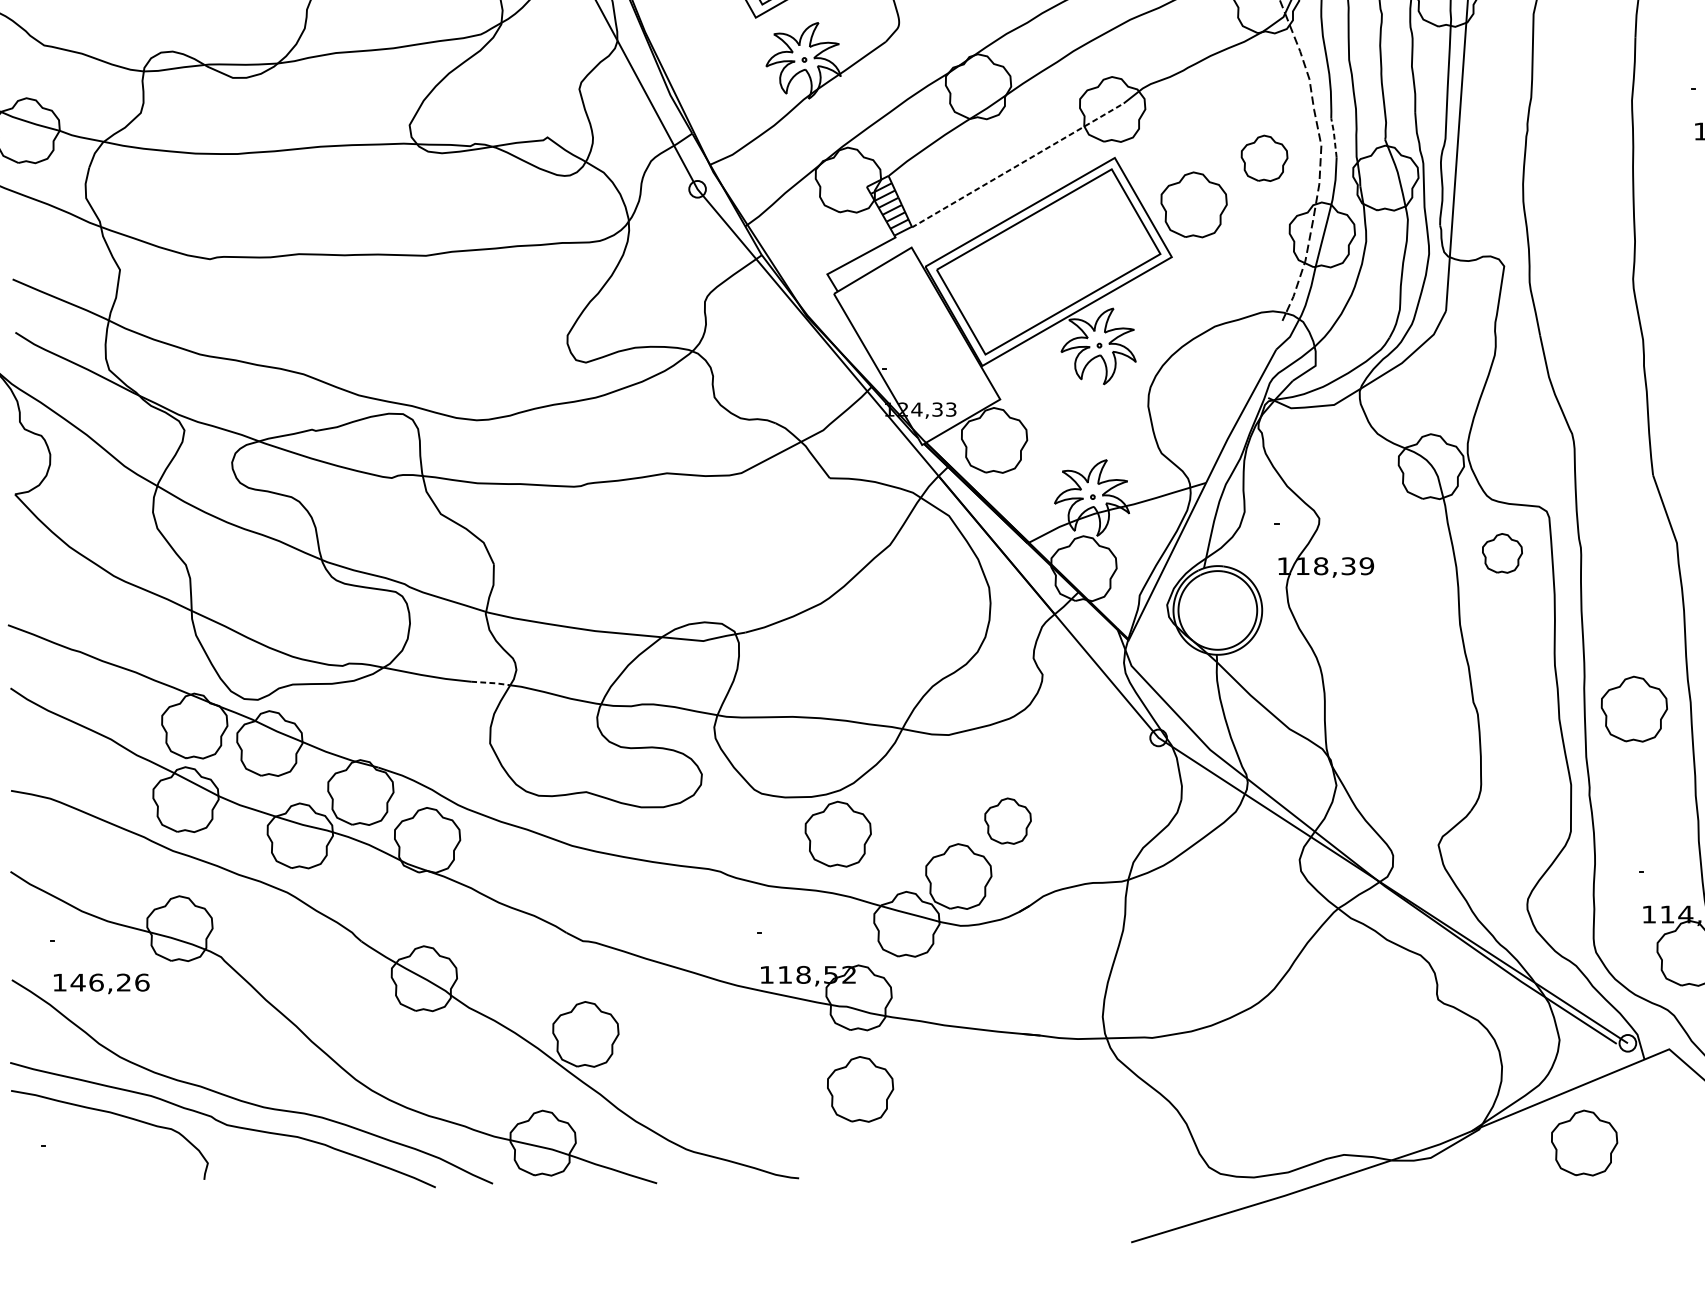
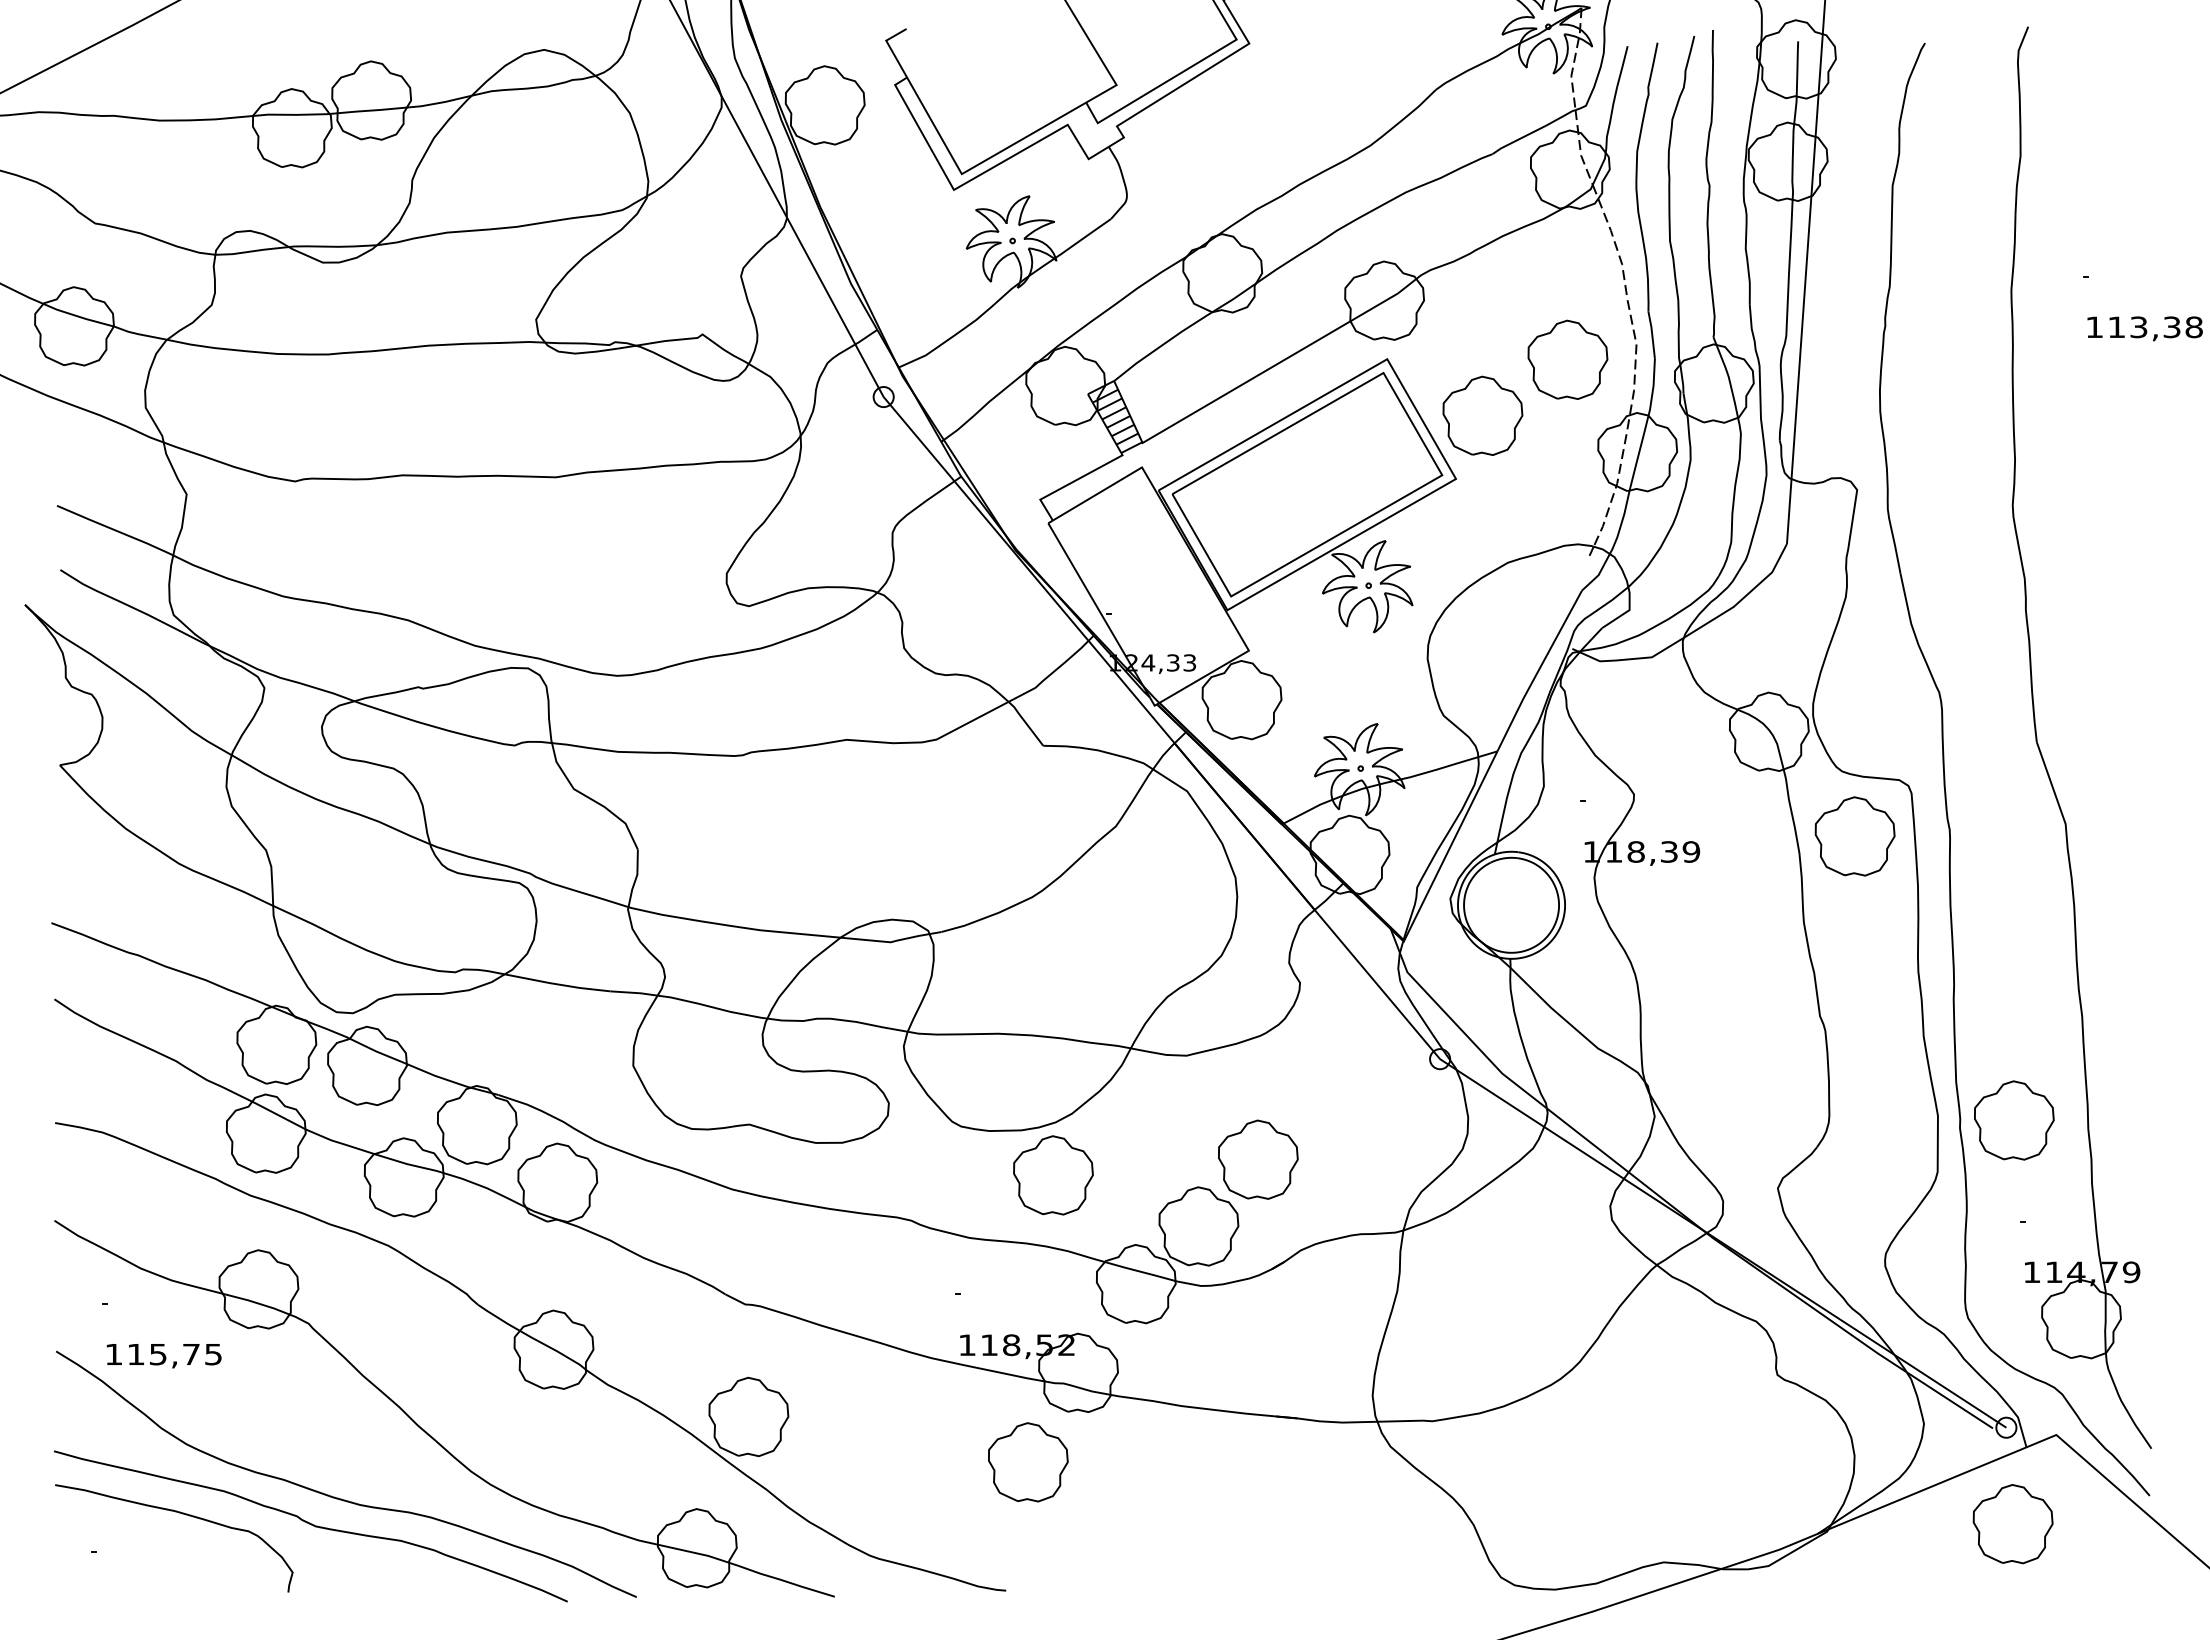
line: (1334, 137) -> (1652, 334), dashed -> solid
part: (1264, 158) -> (1567, 359), size x1.43
line: (1017, 165) -> (1269, 368), dashed -> solid
part: (1502, 553) -> (1854, 836), size x1.67
line: (491, 682) -> (635, 992), dashed -> solid
part: (1634, 709) -> (2014, 1120), moved
part: (1008, 821) -> (1258, 1159), size x1.43
text: (109, 982) -> (174, 1354), 146,26 -> 115,75
part: (860, 1089) -> (1028, 1462), moved
part: (1584, 1143) -> (2012, 1524), moved

